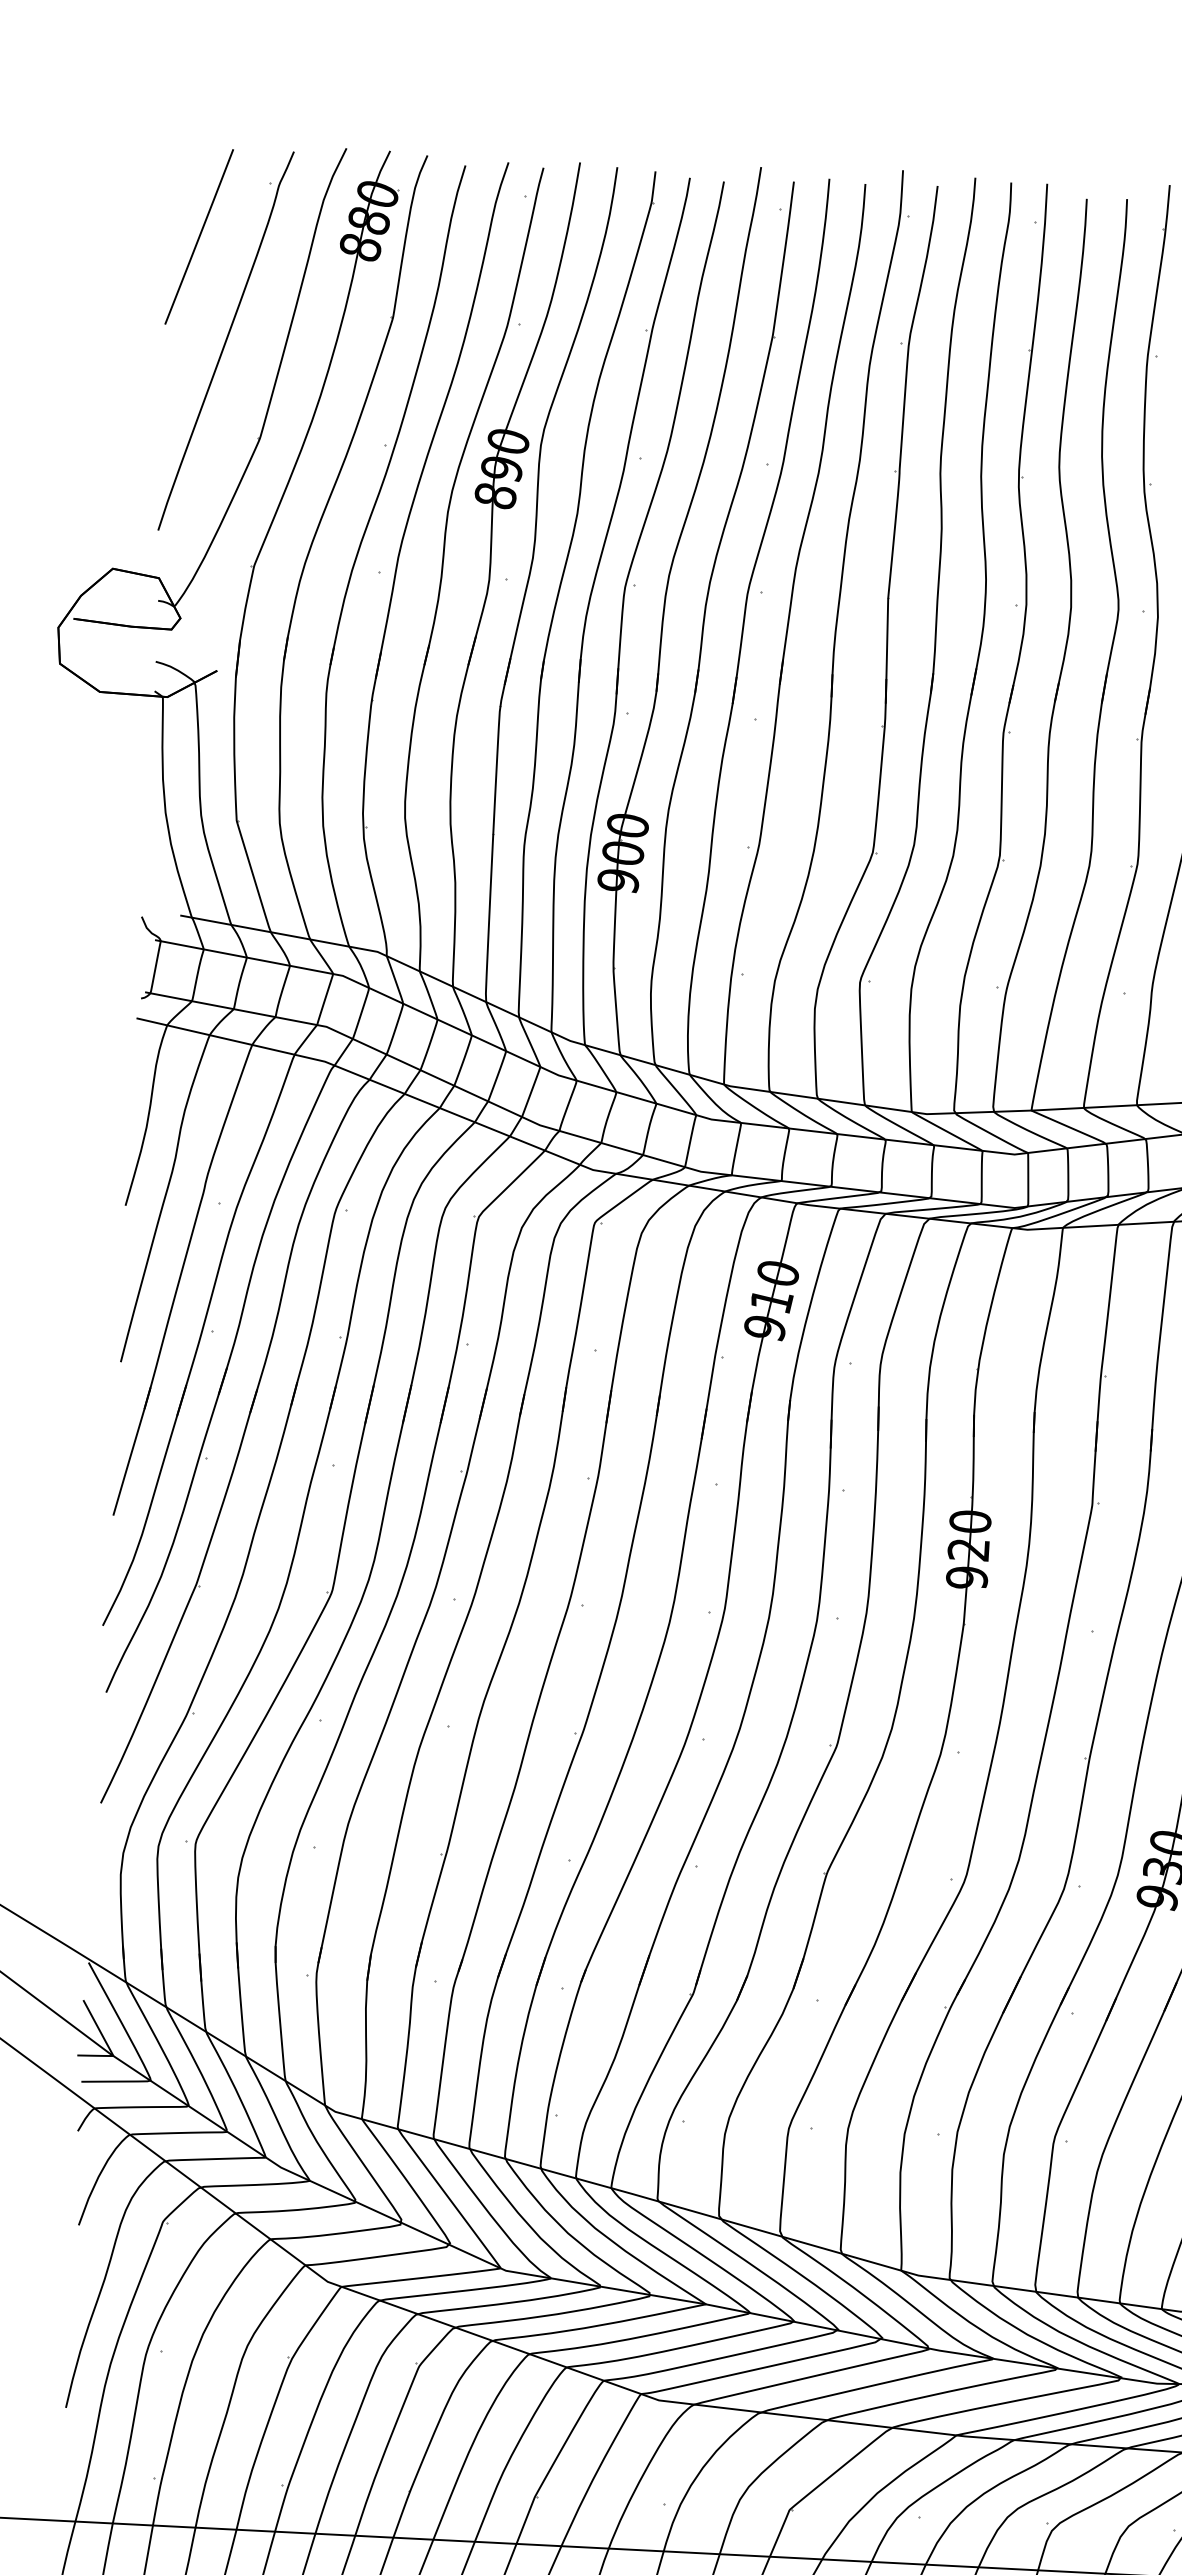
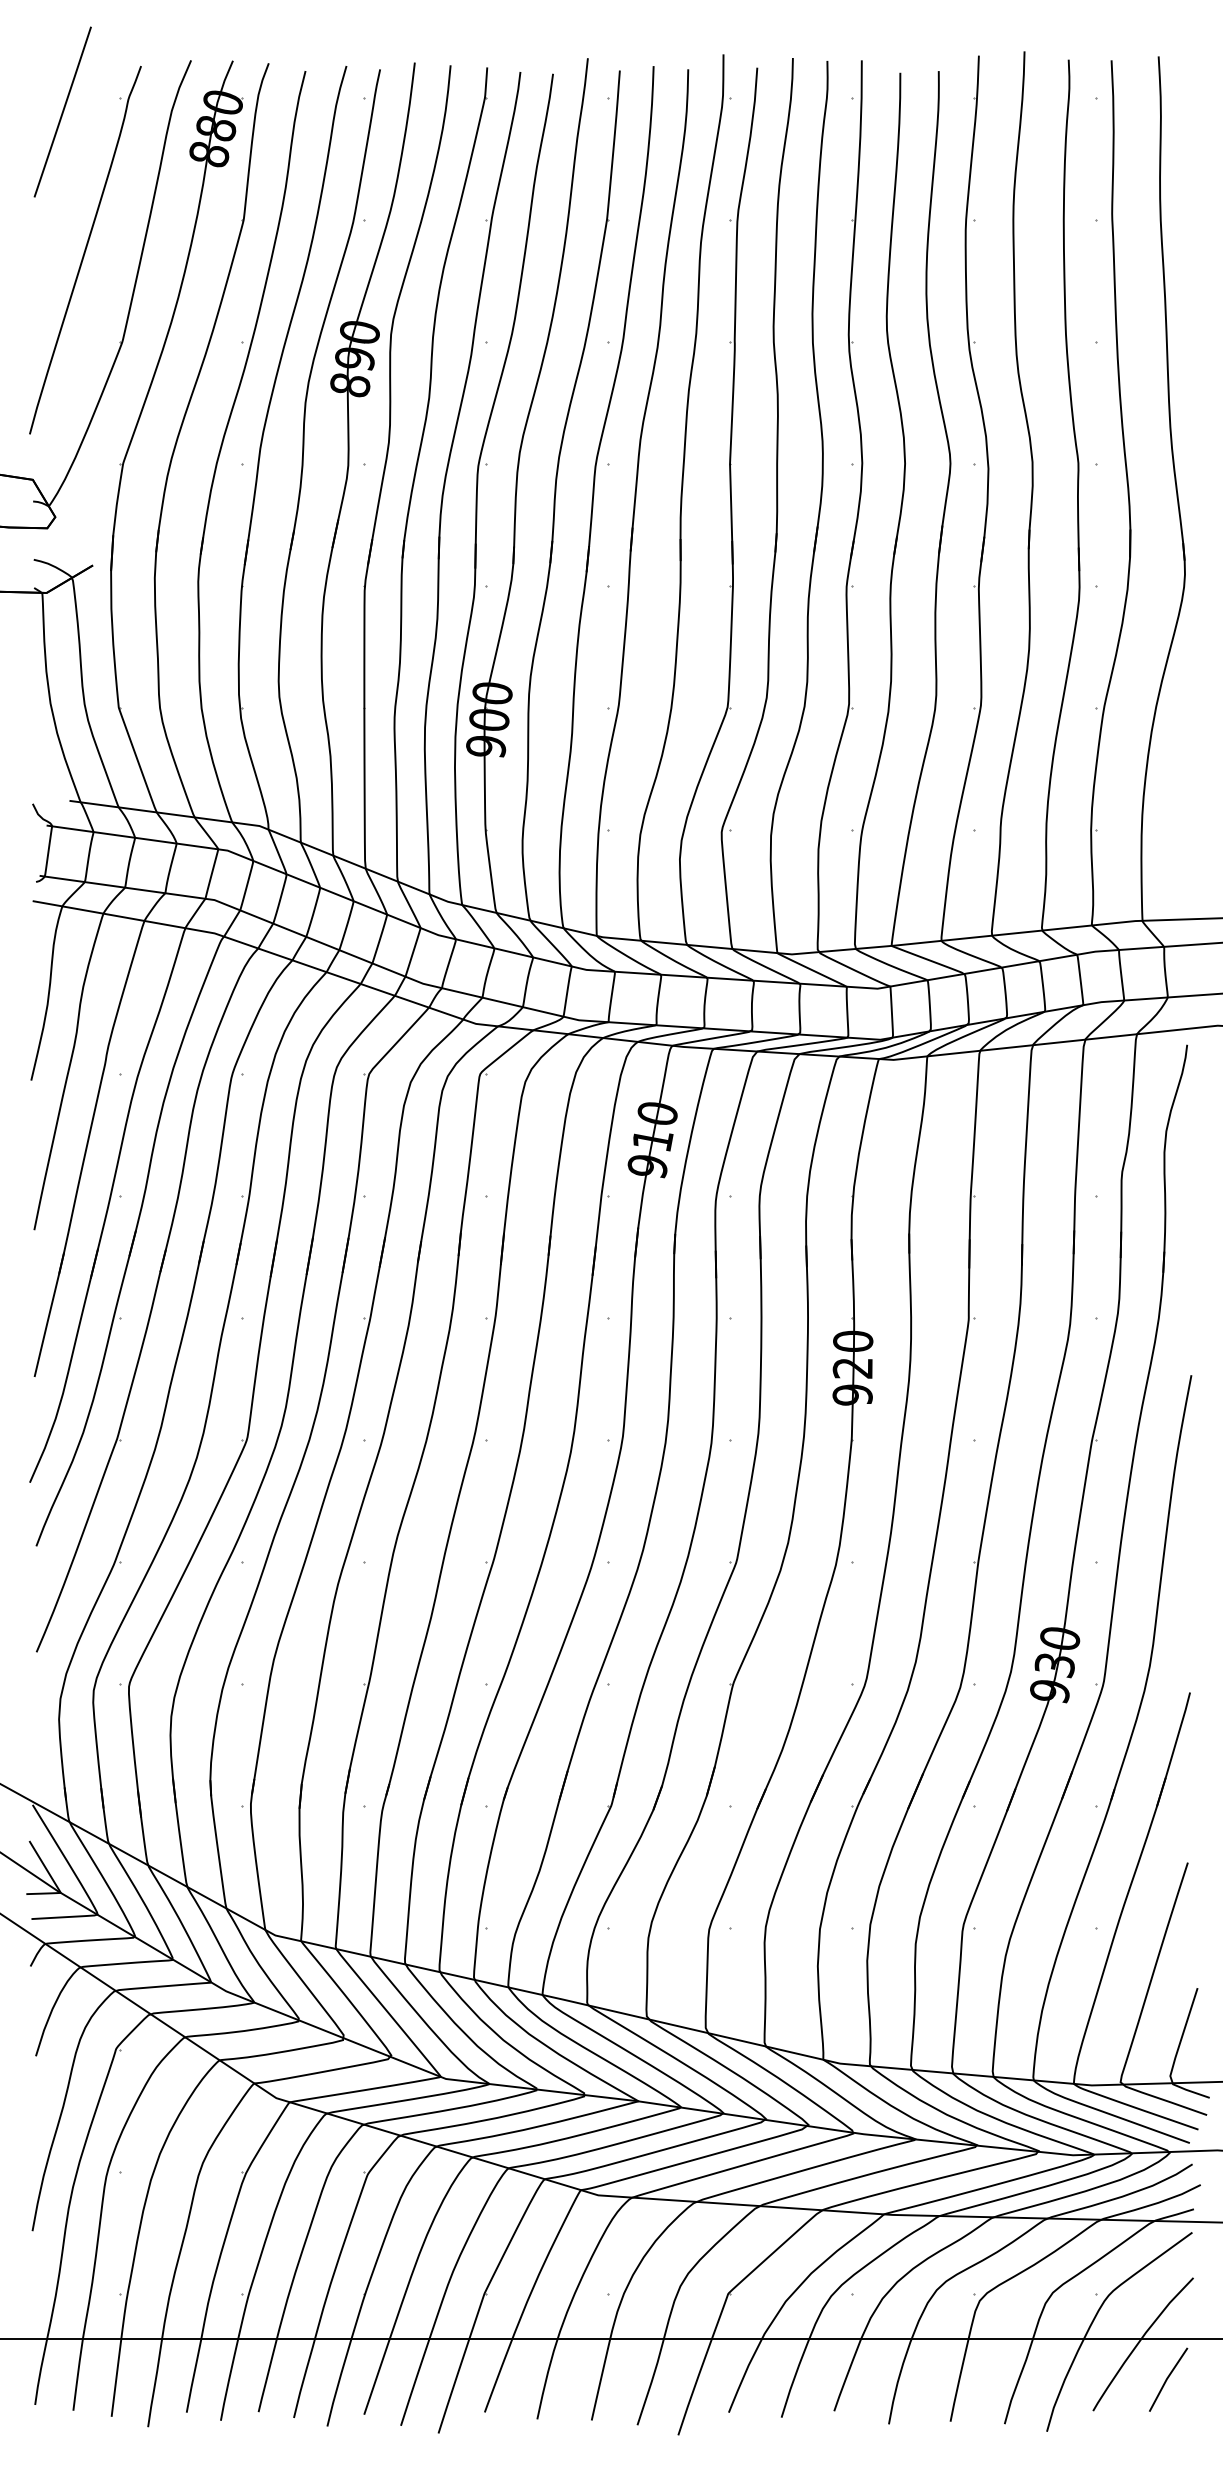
line: (198, 236) -> (62, 111), moved

